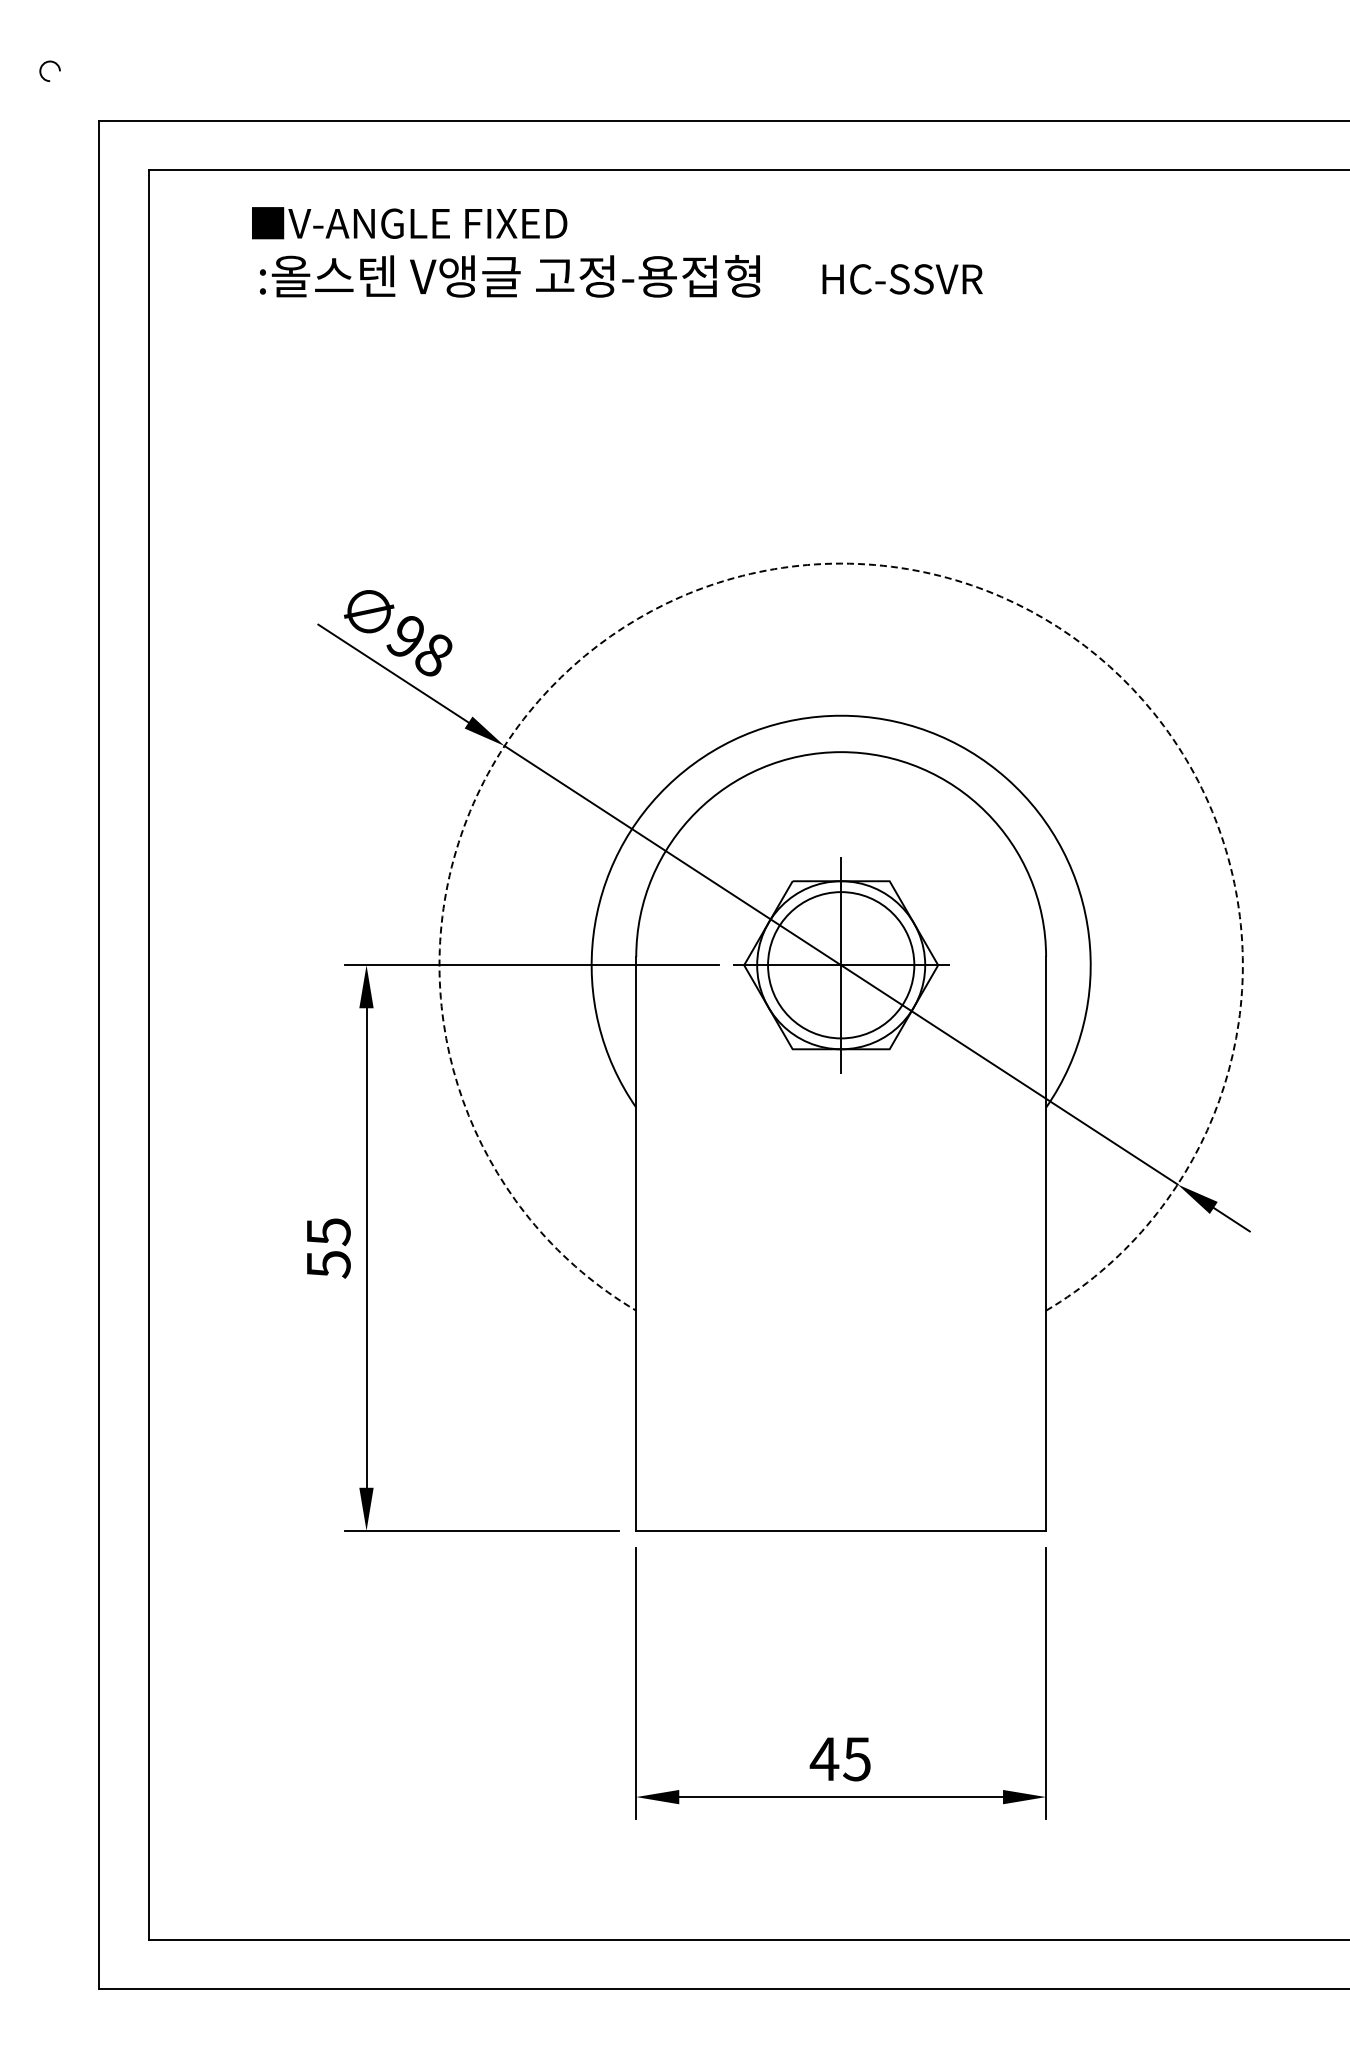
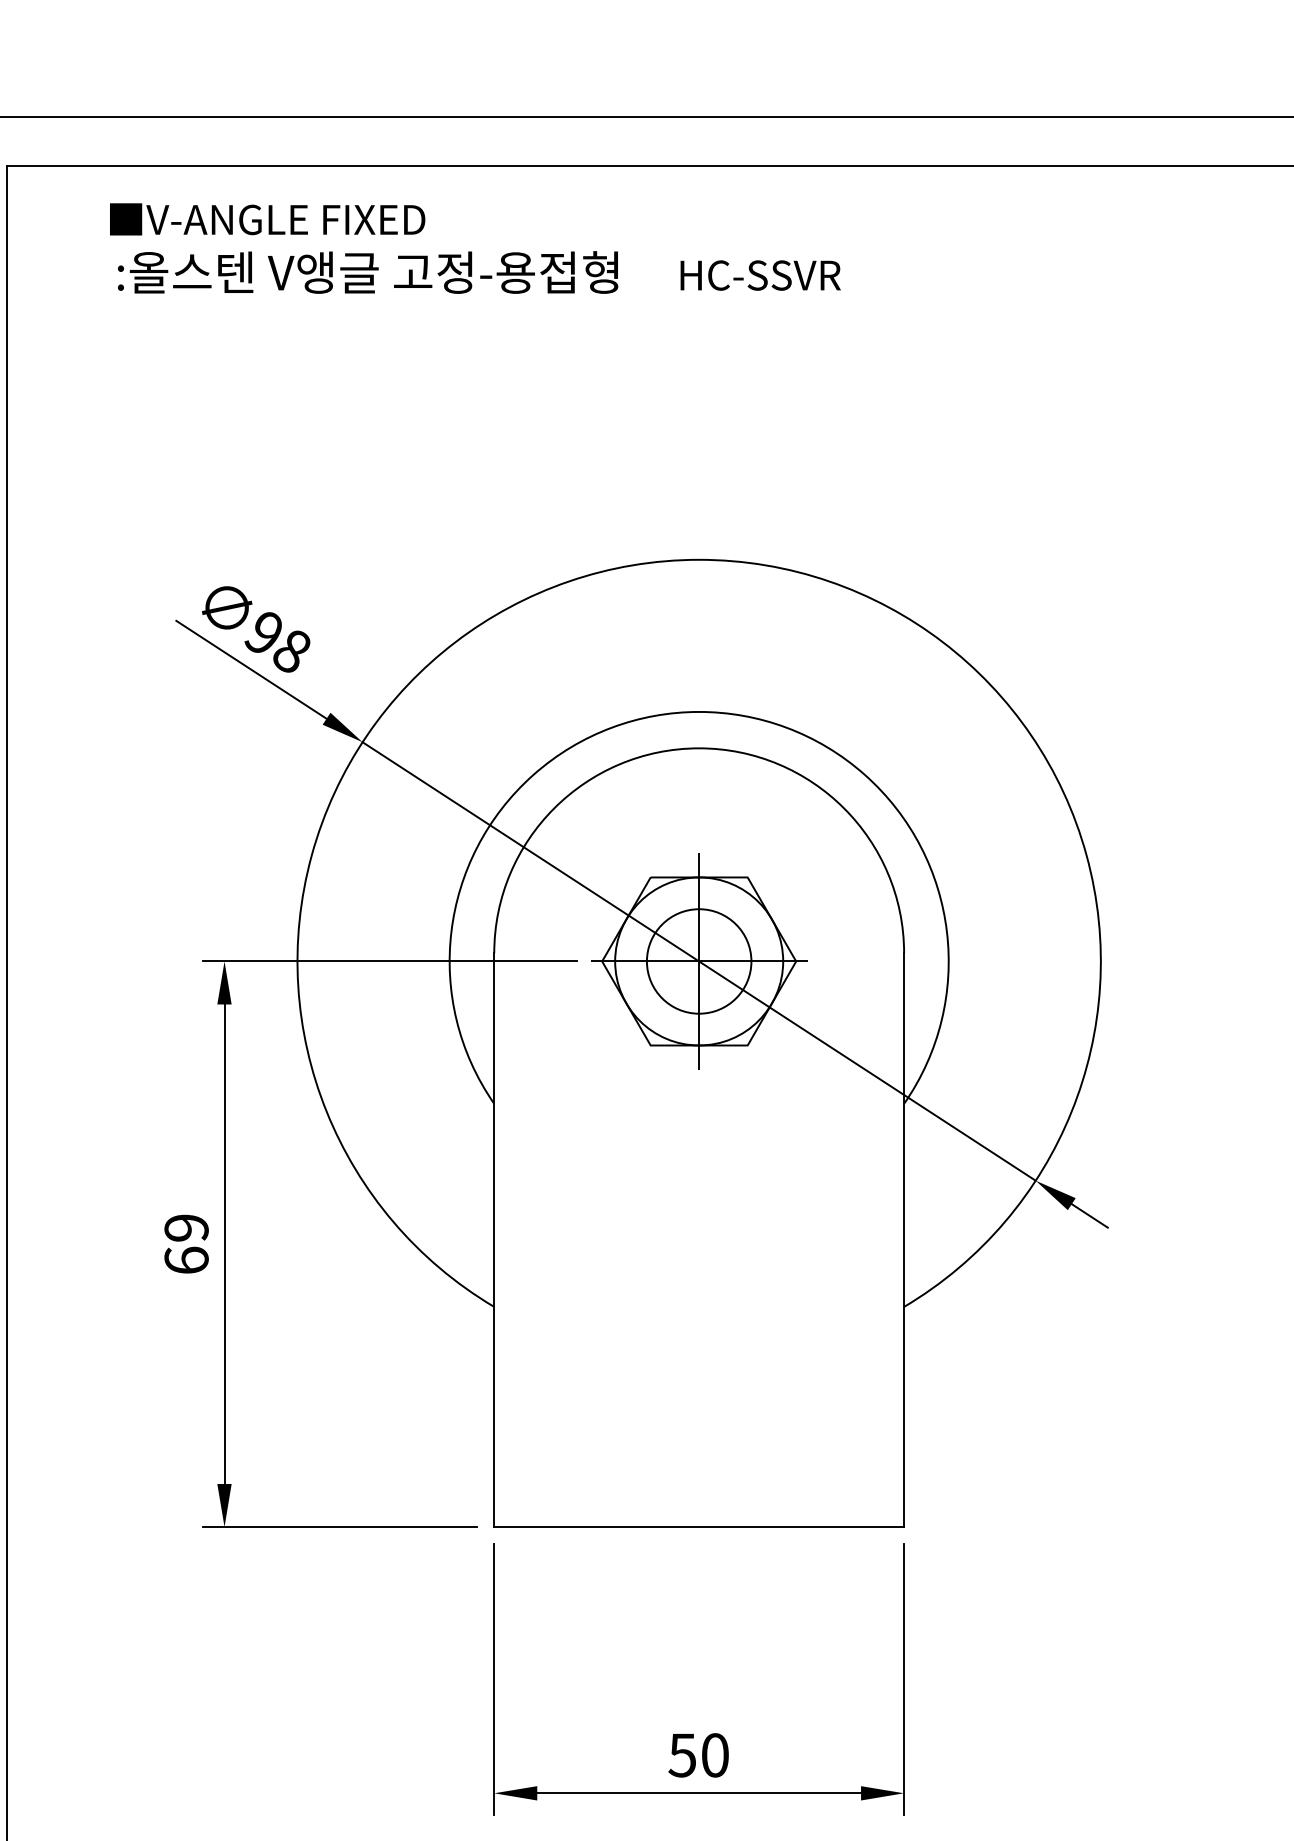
arc: (841, 563) -> (699, 559), dashed -> solid
circle: (840, 965) -> (698, 961), size x0.71
text: (328, 1248) -> (186, 1244), 55 -> 69
text: (839, 1759) -> (697, 1755), 45 -> 50

